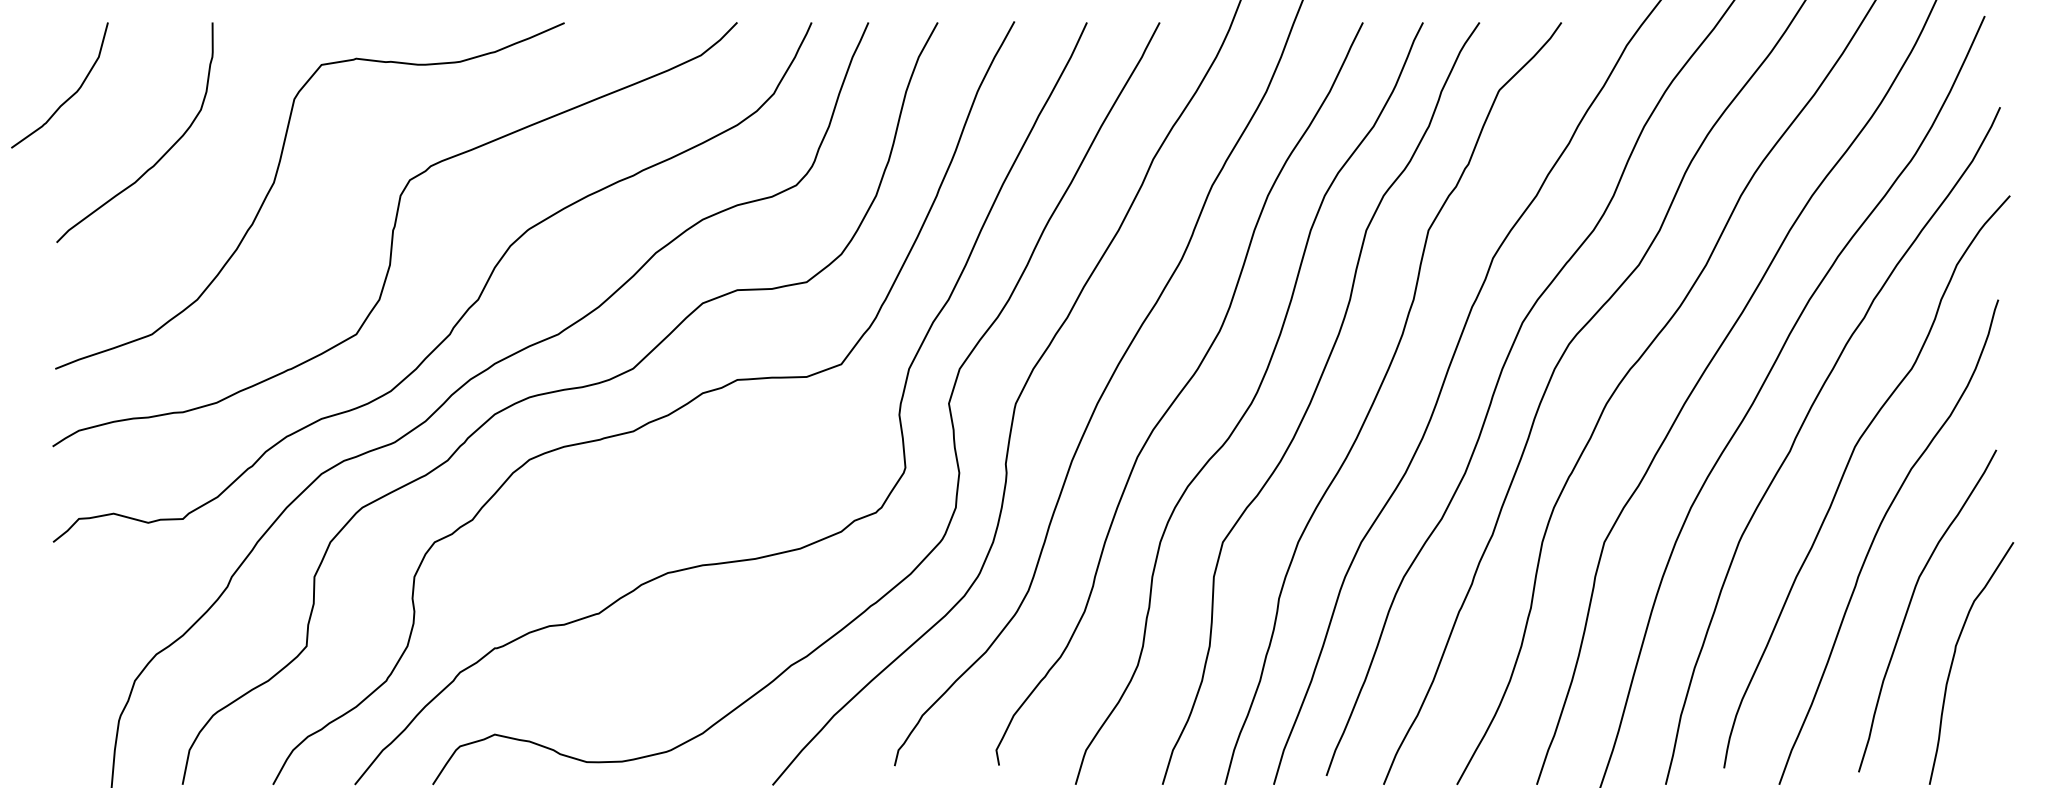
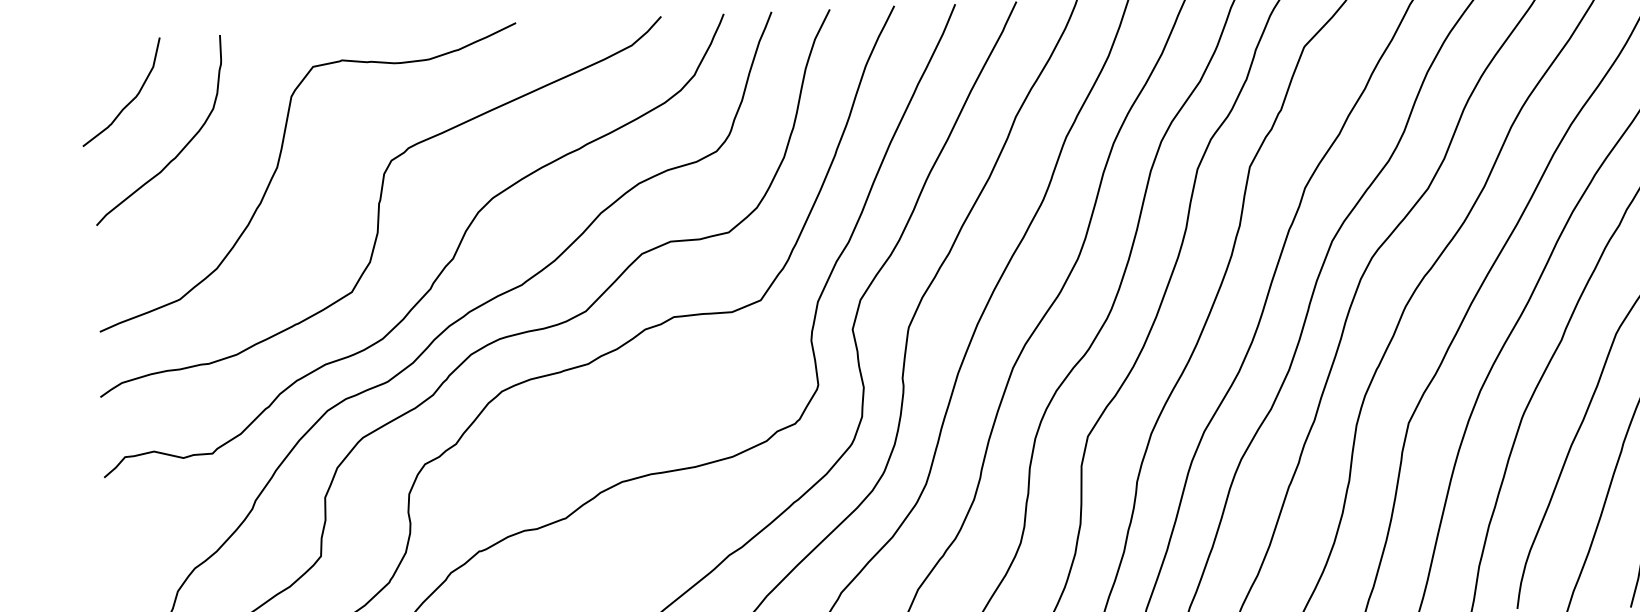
curve: (67, 98) -> (128, 102), moved

